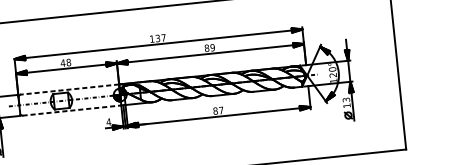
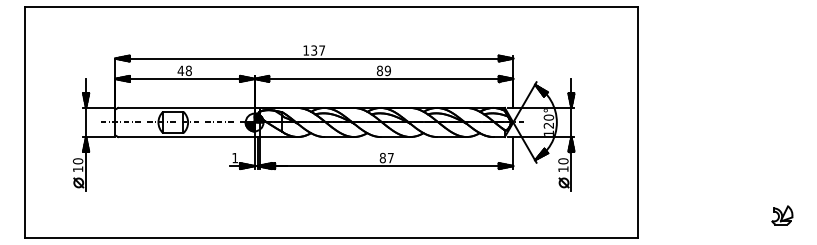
line: (69, 89) -> (185, 107), dashed -> solid
text: (346, 100) -> (563, 161), 13 -> 10
line: (72, 110) -> (186, 137), dashed -> solid
text: (109, 122) -> (235, 158), 4 -> 1

